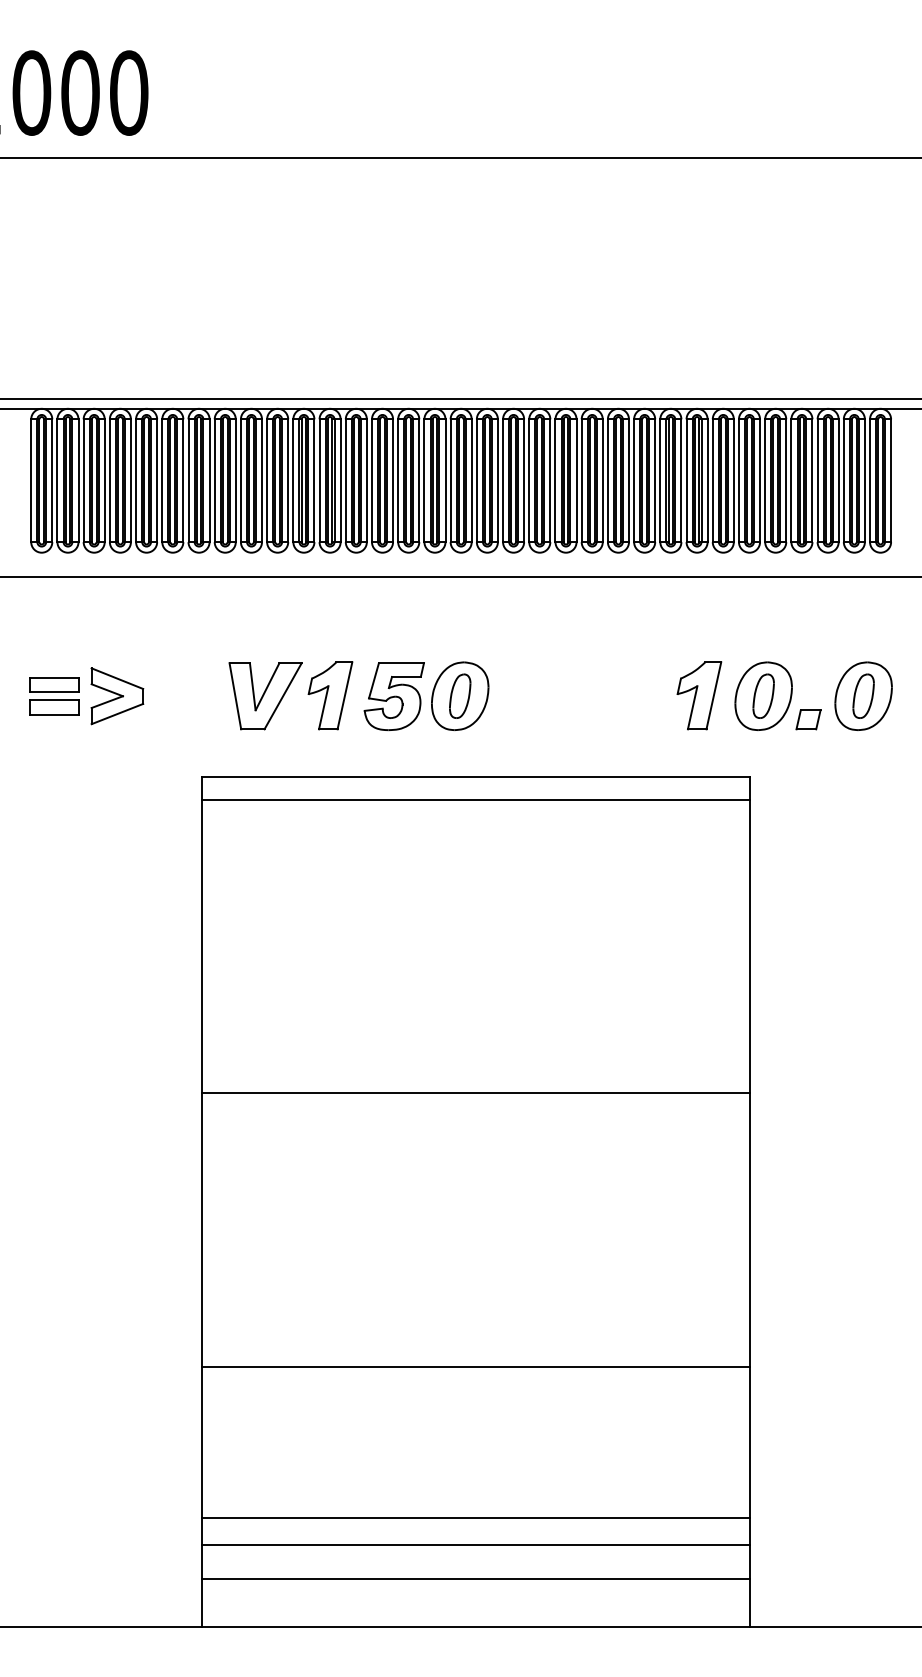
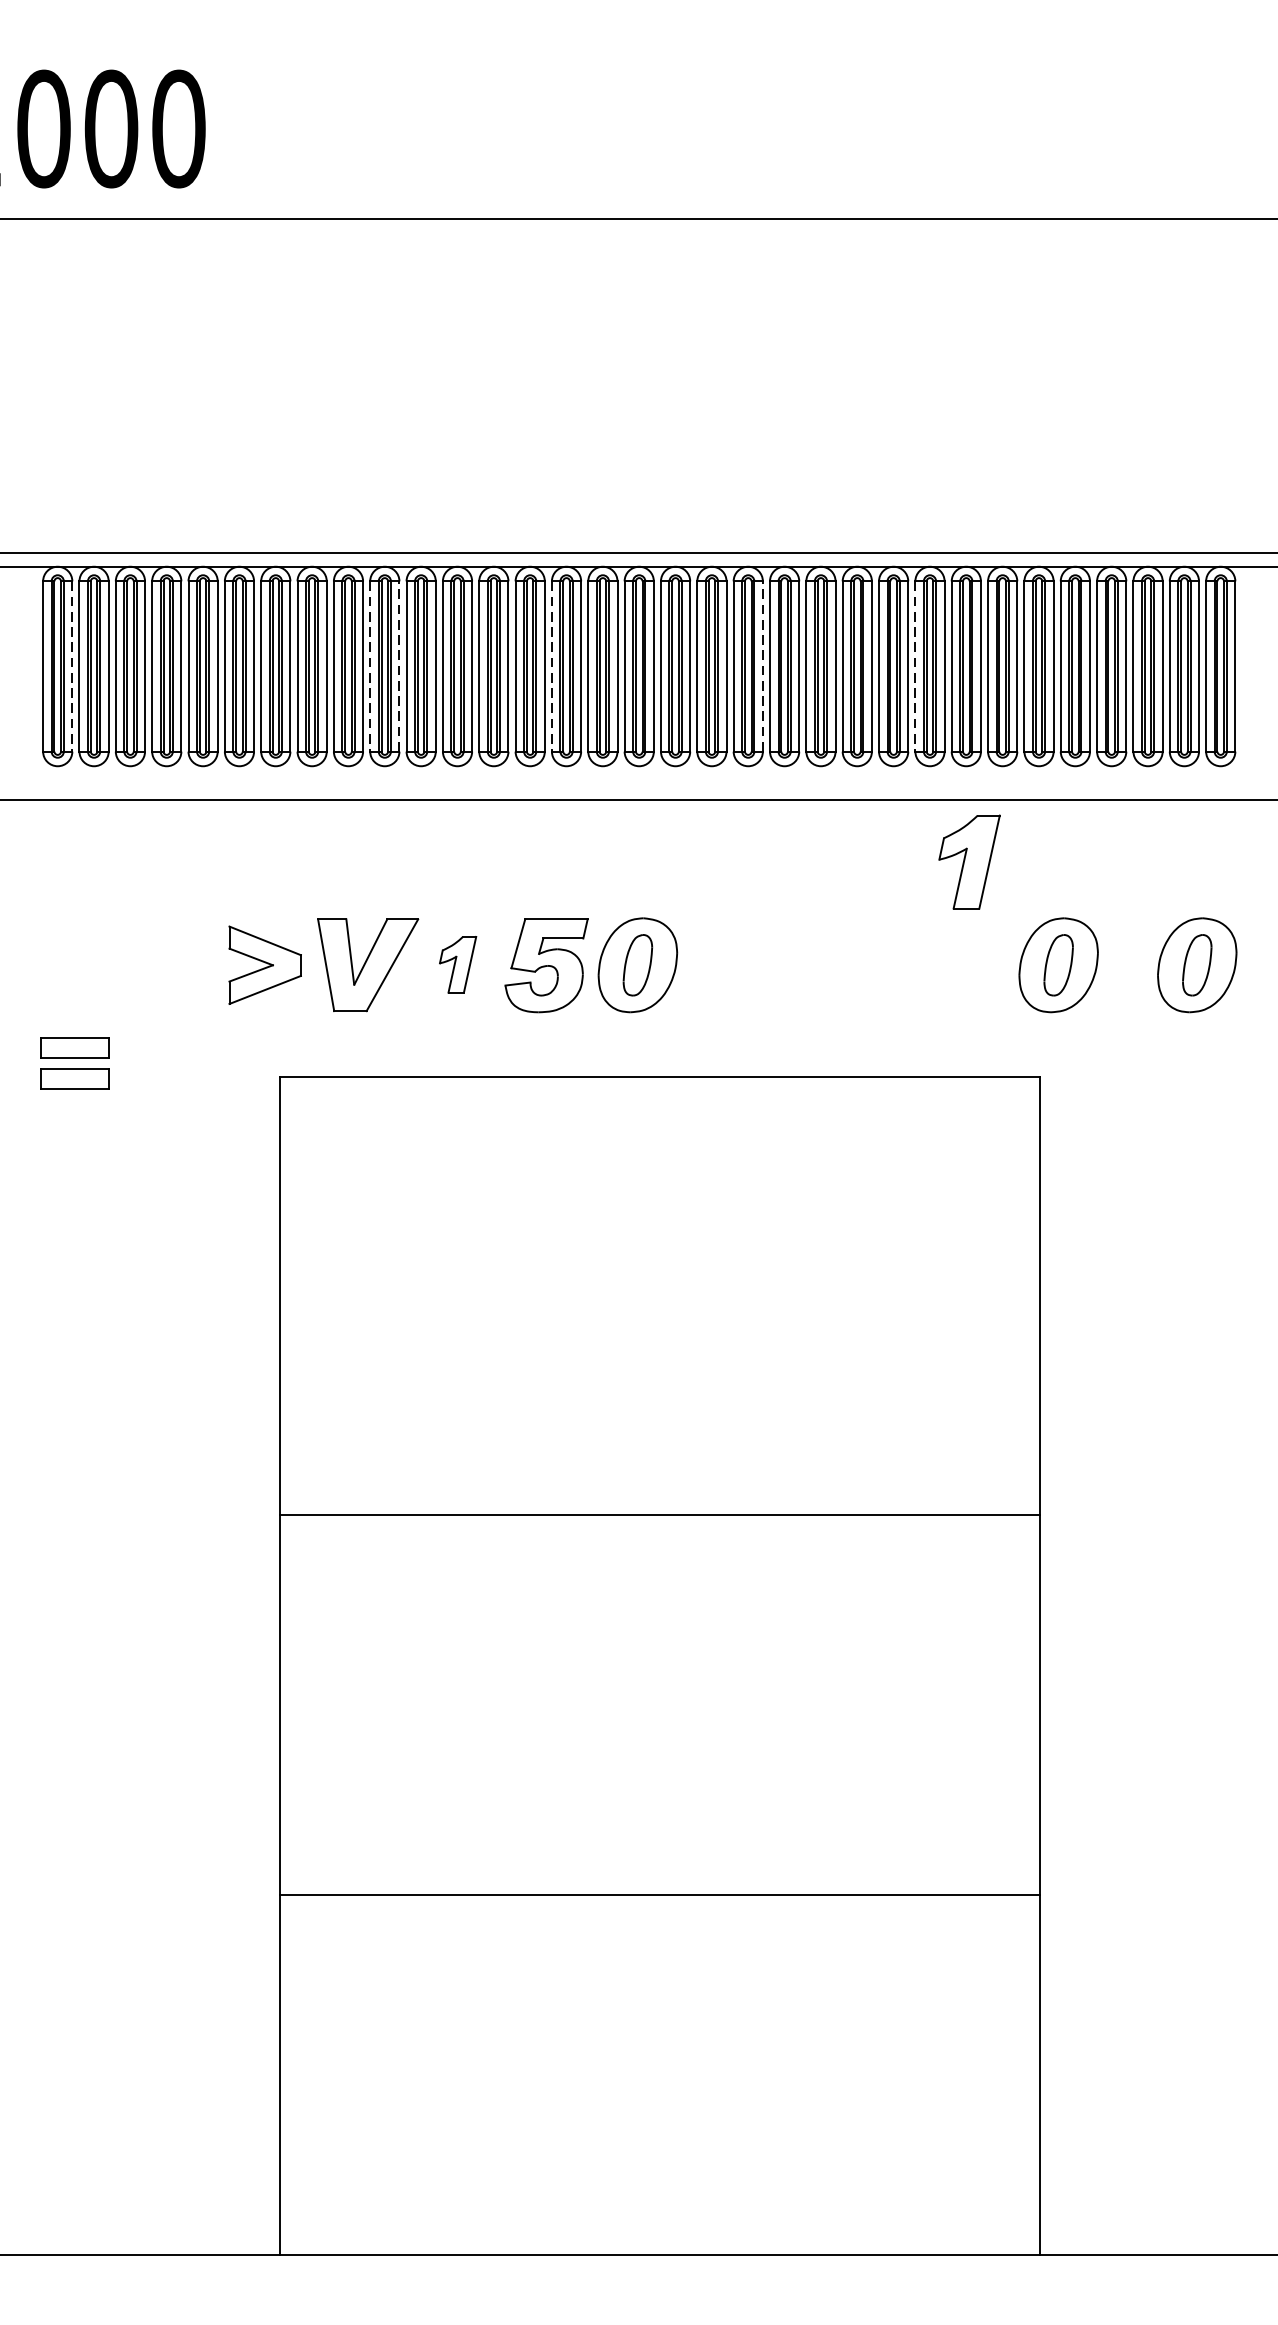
line: (288, 480) -> (399, 666), solid -> dashed
line: (550, 480) -> (763, 666), solid -> dashed
line: (52, 481) -> (72, 667), solid -> dashed
line: (267, 481) -> (370, 667), solid -> dashed
line: (398, 481) -> (552, 667), solid -> dashed
line: (660, 481) -> (915, 667), solid -> dashed
part: (330, 695) -> (458, 964), size x0.6
part: (699, 695) -> (969, 861), moved
part: (54, 696) -> (75, 1064), moved
part: (117, 696) -> (265, 965), moved
part: (808, 719) -> (1120, 997), removed
line: (476, 800) -> (660, 1109), removed
line: (476, 1518) -> (660, 2105), removed
line: (476, 1544) -> (660, 2141), removed
line: (476, 1579) -> (660, 2189), removed

